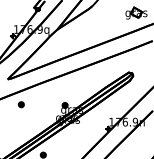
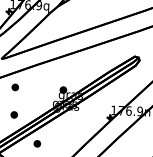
part: (20, 129) -> (13, 114), added

